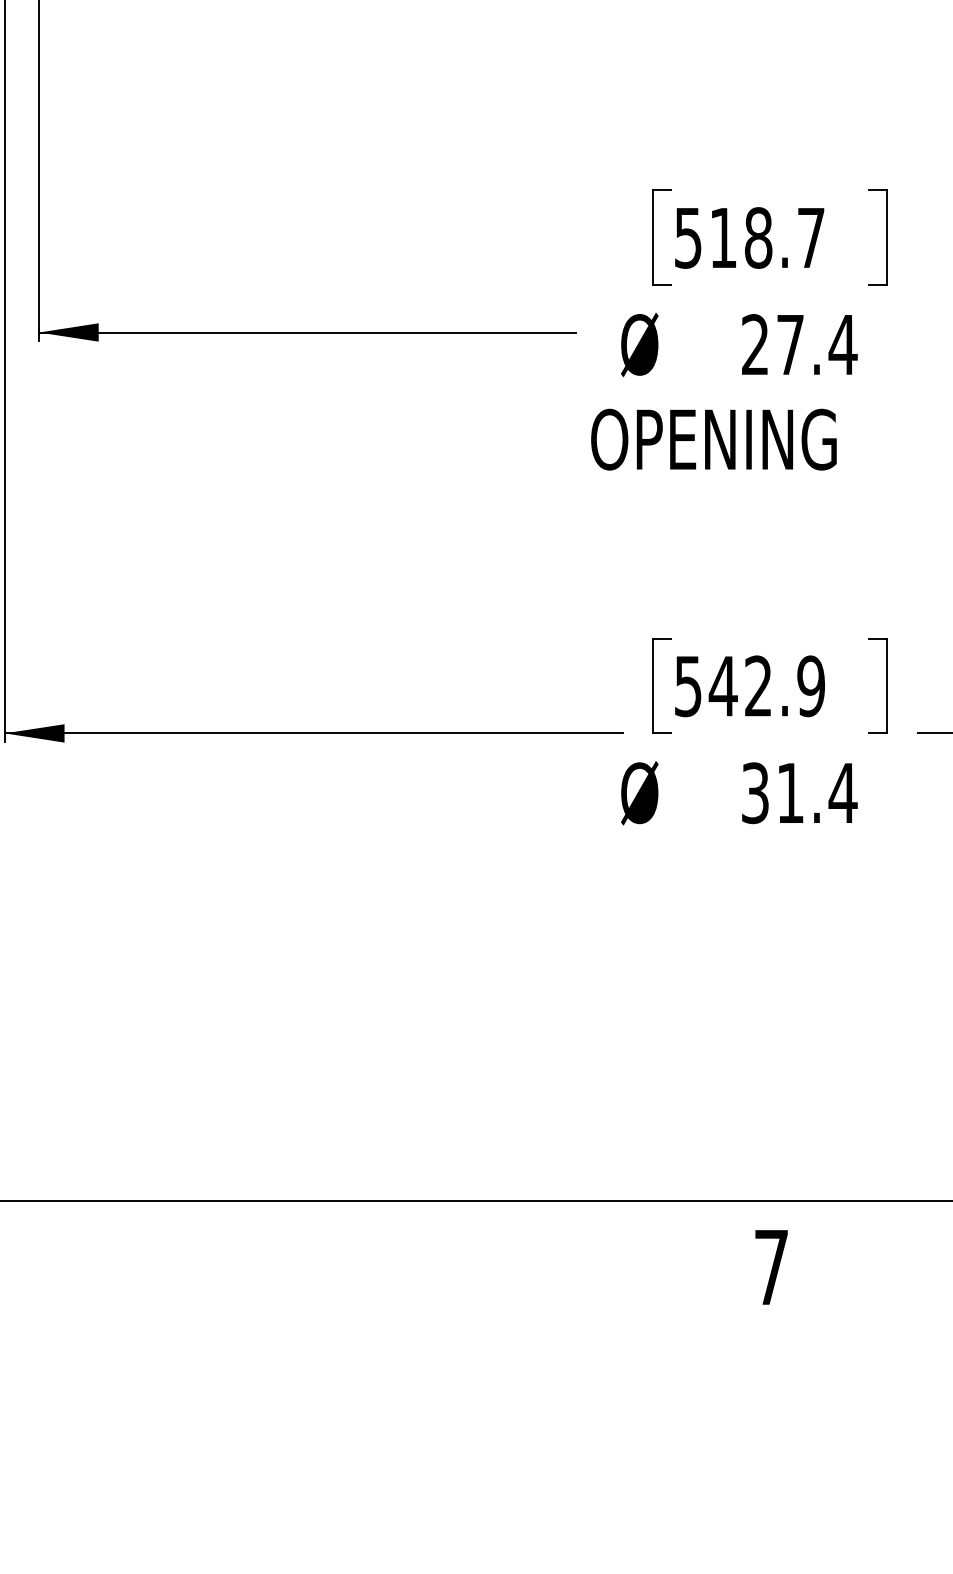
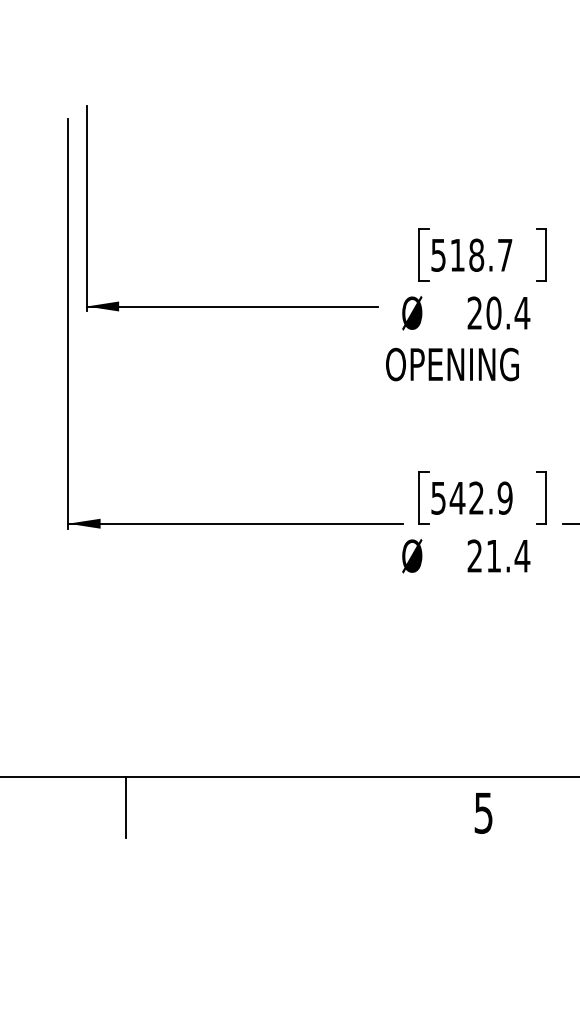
text: (789, 343) -> (493, 312), 27.4 -> 20.4
text: (754, 792) -> (474, 555), 31.4 -> 21.4
line: (112, 1257) -> (126, 807), added
text: (771, 1268) -> (483, 813), 7 -> 5

